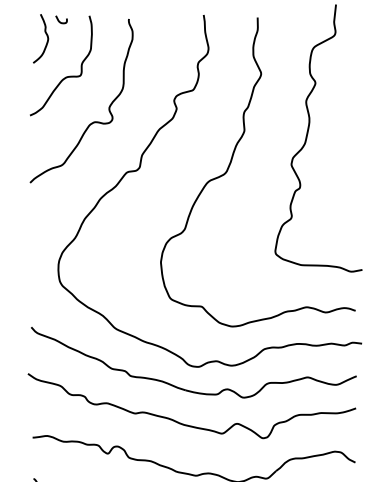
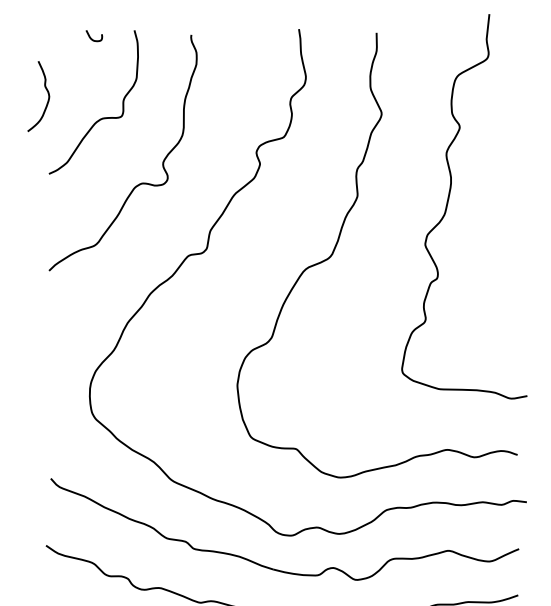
curve: (46, 36) -> (46, 93), moved

